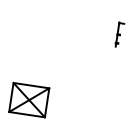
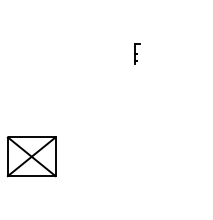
part: (120, 34) -> (137, 53), size x0.62

